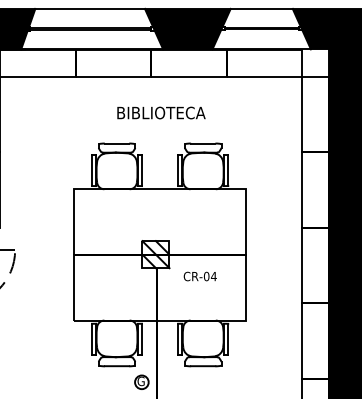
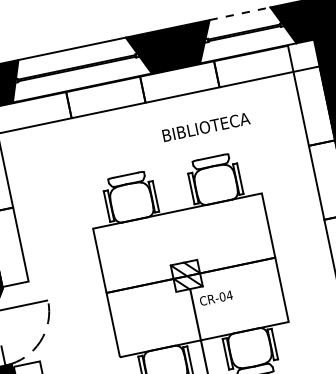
line: (262, 8) -> (240, 13), solid -> dashed
text: (161, 112) -> (206, 126), moved
text: (199, 276) -> (215, 298), moved

